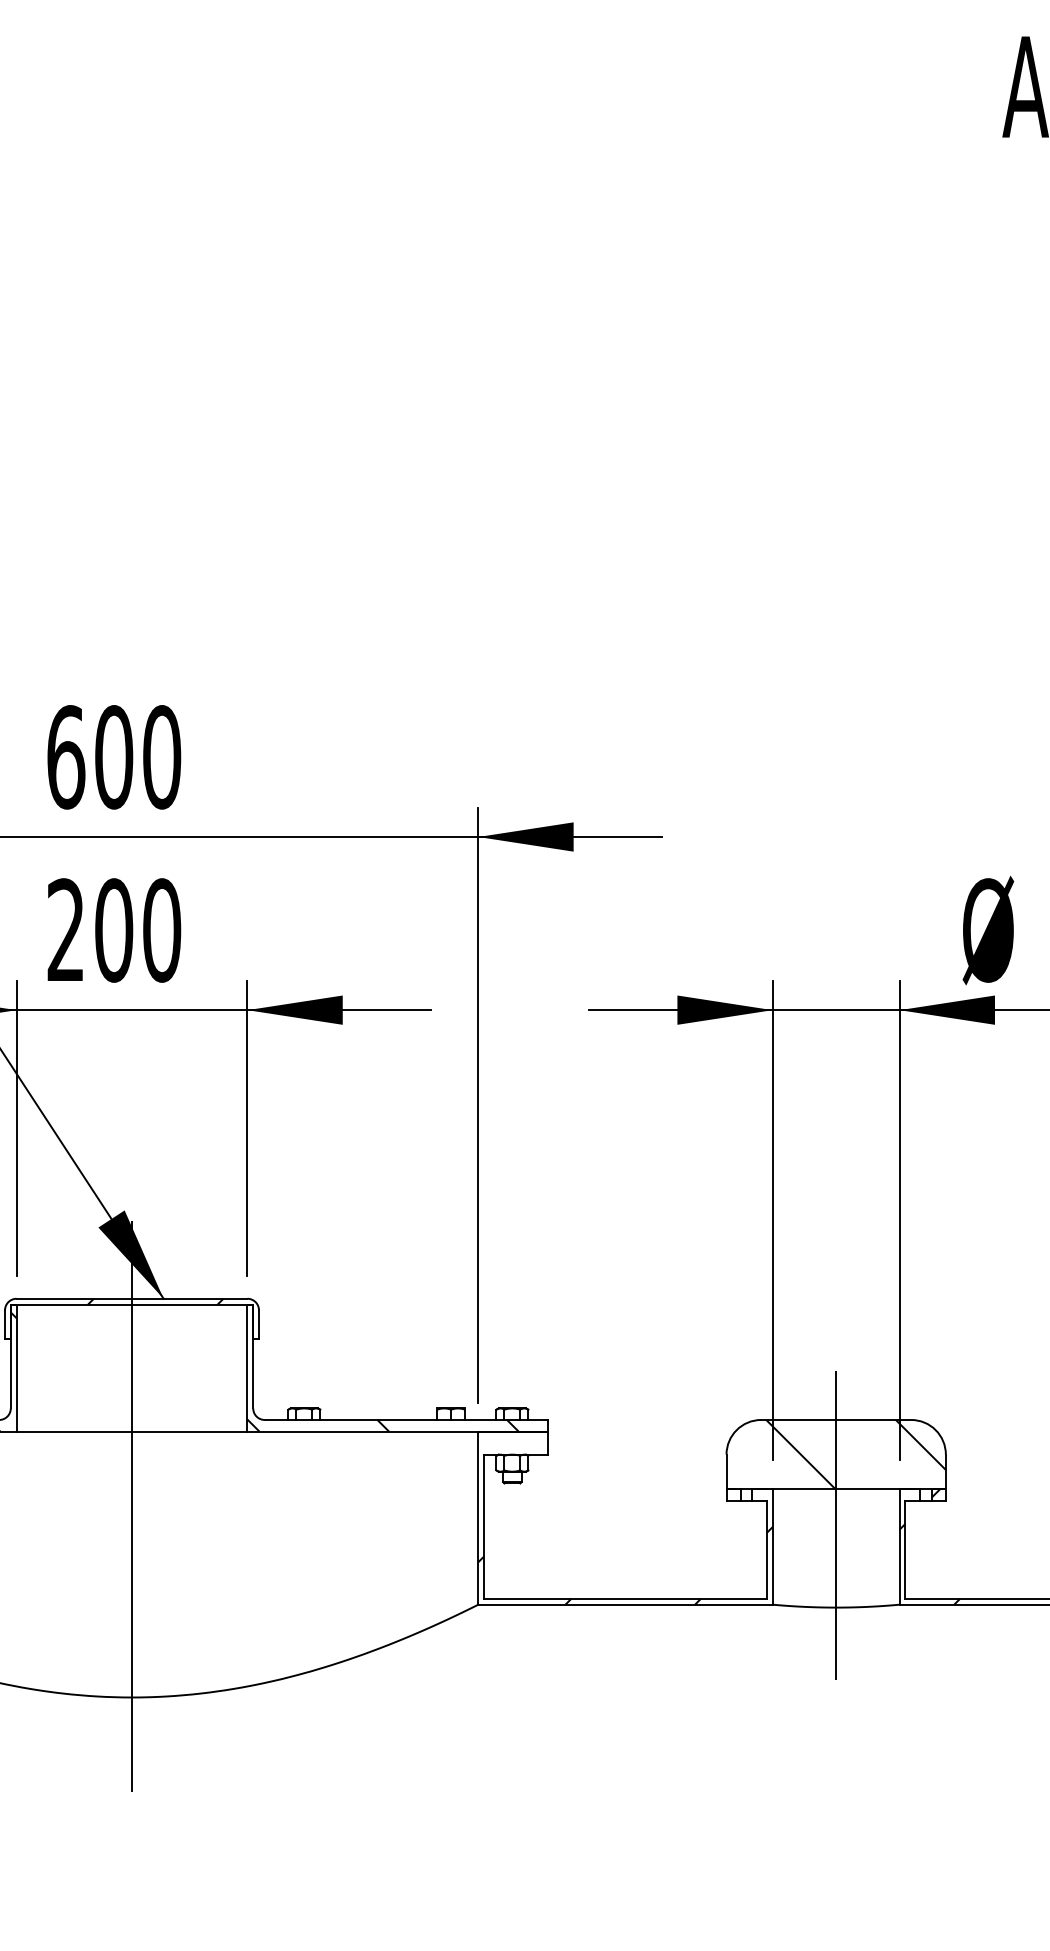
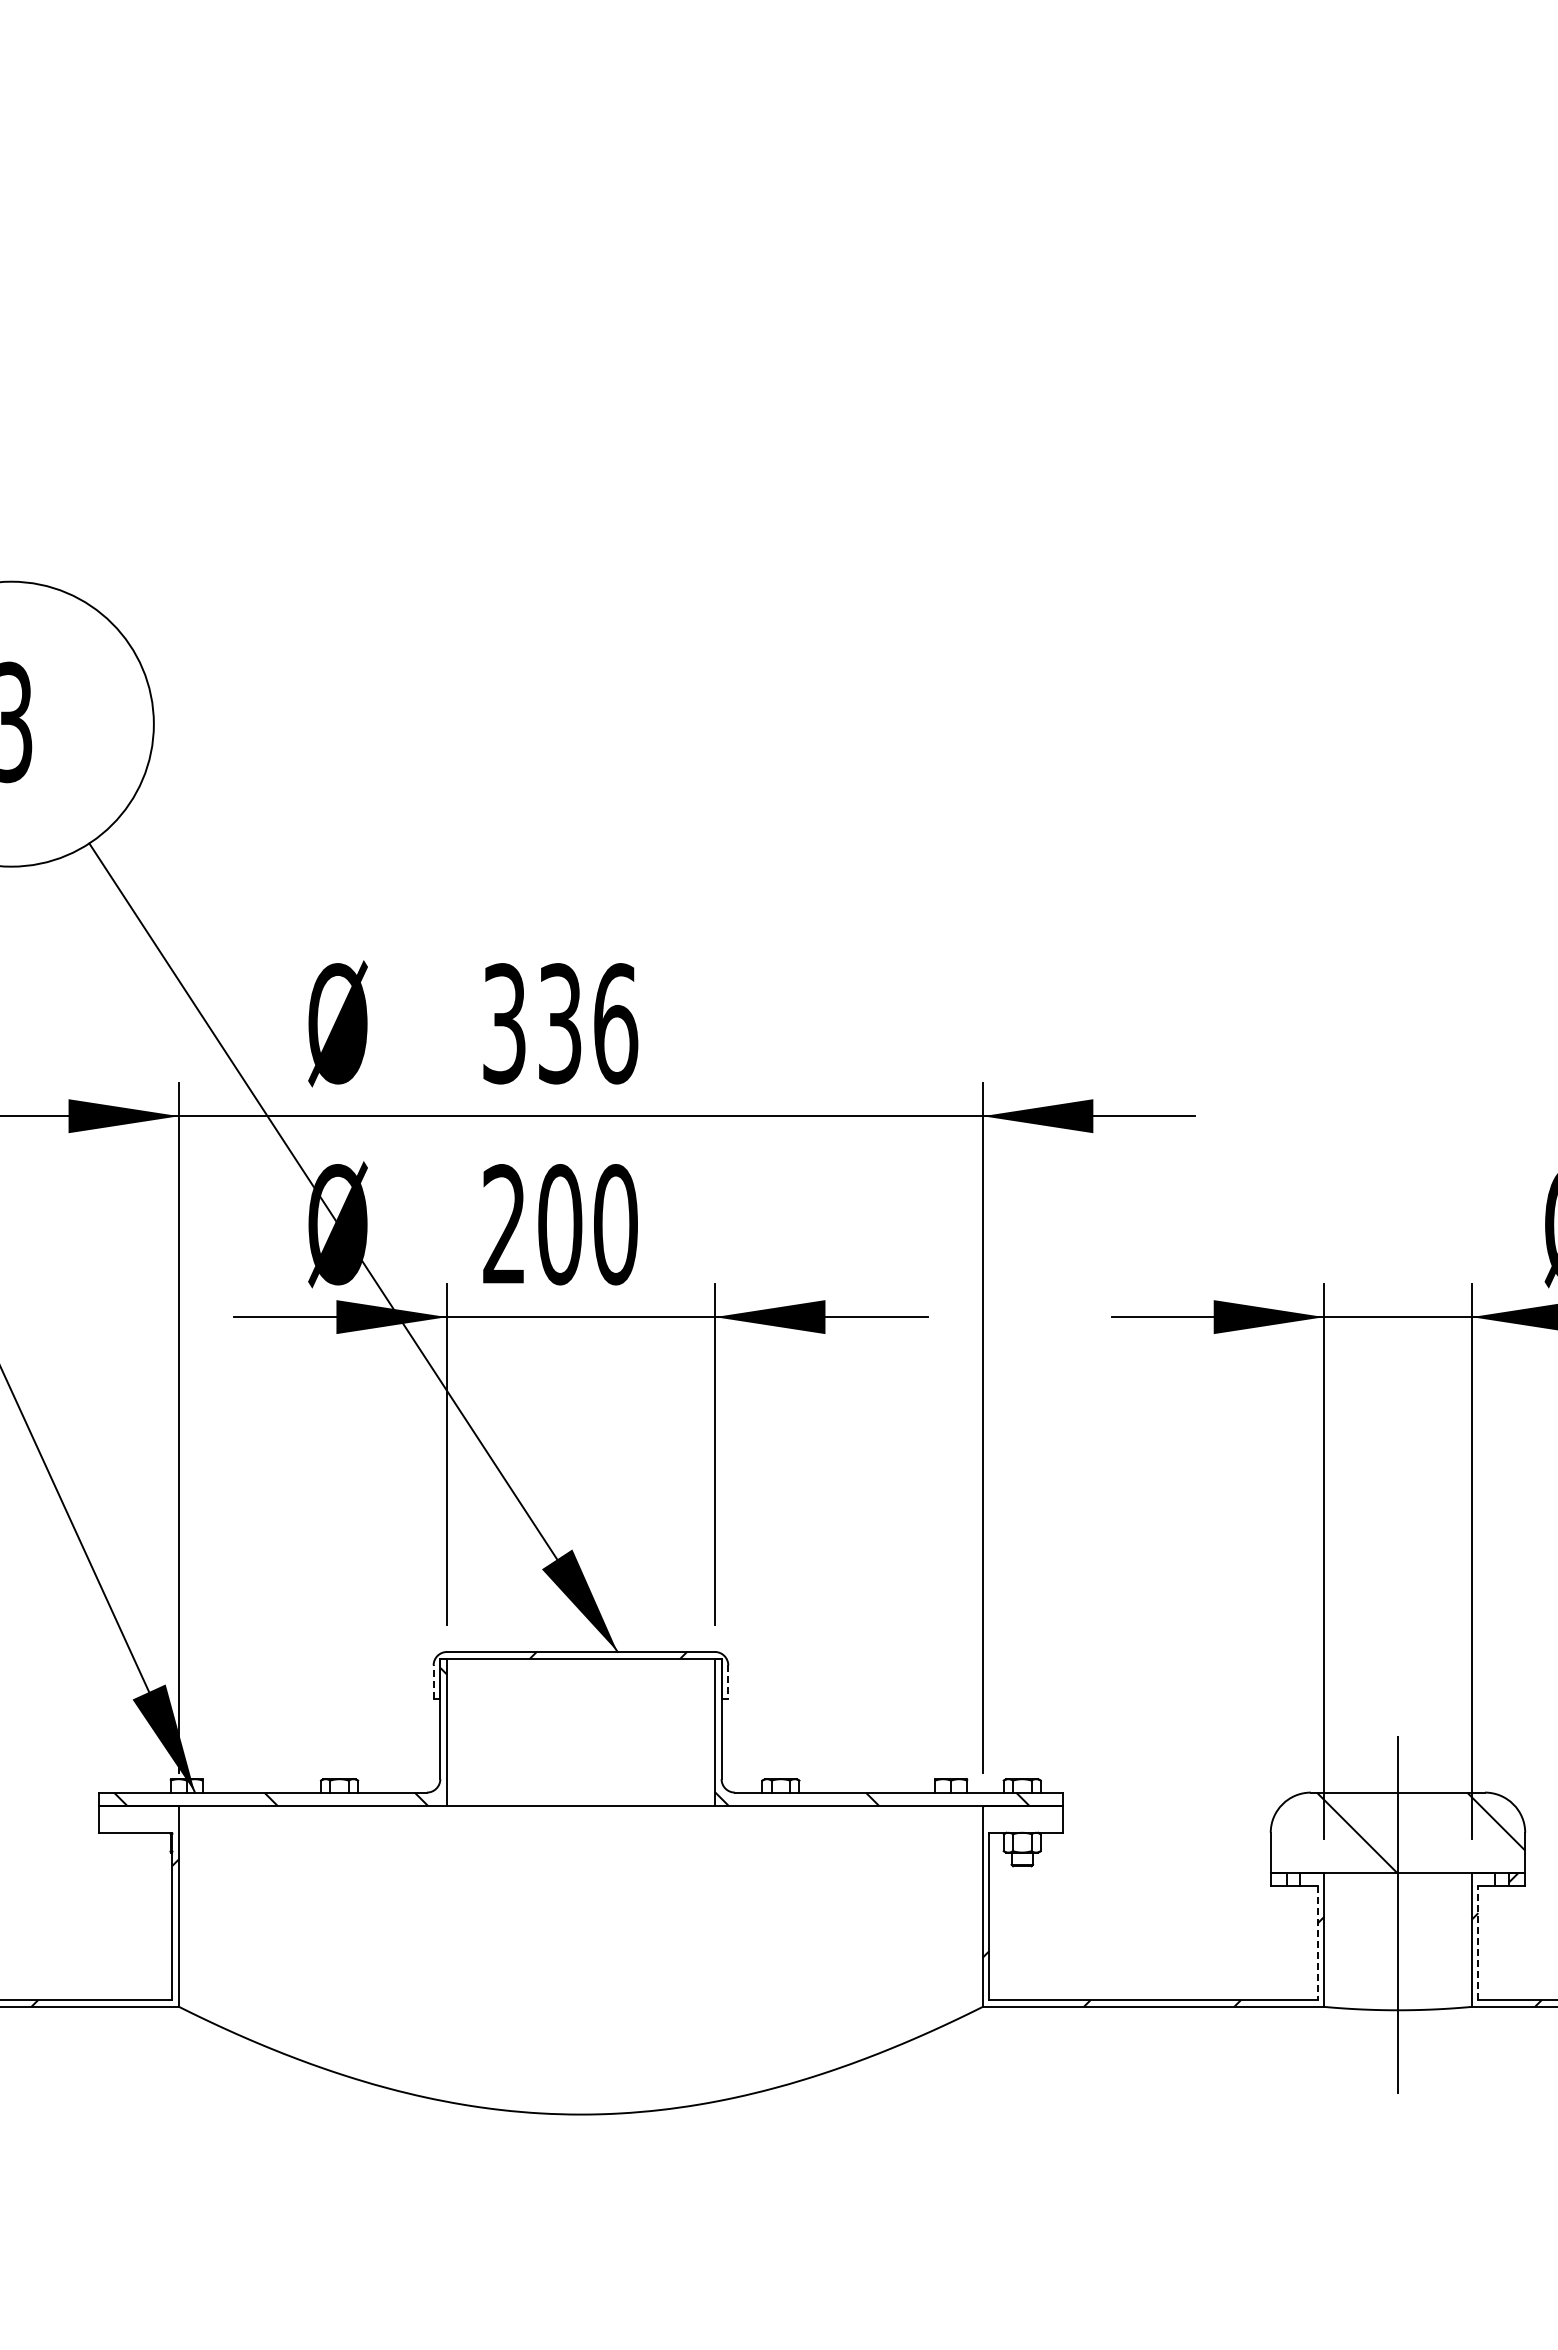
text: (114, 757) -> (560, 1023), 600 -> 336
line: (4, 1325) -> (433, 1682), solid -> dashed
line: (259, 1325) -> (728, 1682), solid -> dashed
line: (131, 1506) -> (580, 1893), removed
line: (766, 1550) -> (1317, 1943), solid -> dashed
line: (905, 1550) -> (1478, 1943), solid -> dashed

